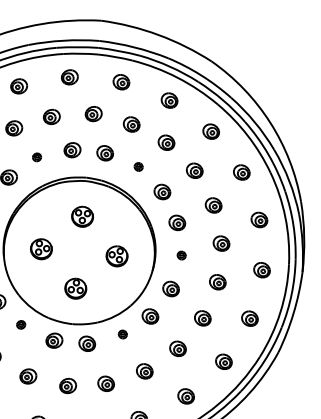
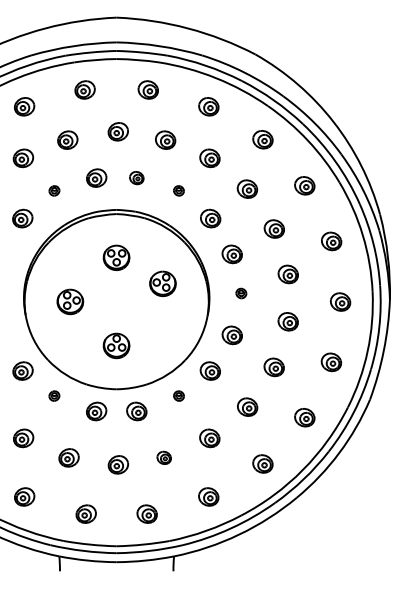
part: (105, 152) -> (136, 177), size x0.7
part: (116, 256) -> (162, 283), moved
part: (105, 383) -> (163, 457), size x0.7

